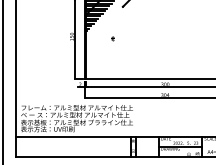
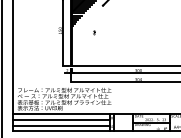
line: (73, 142) -> (61, 119), added
line: (73, 149) -> (61, 125), added

